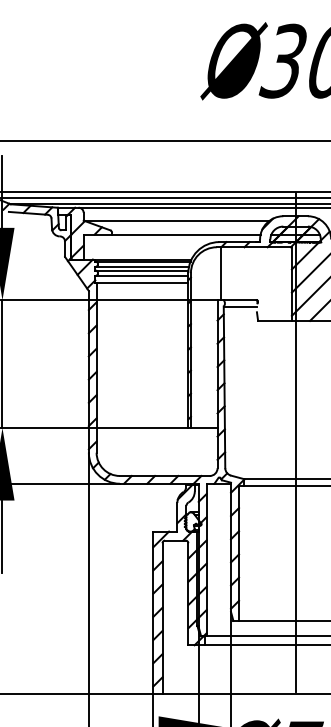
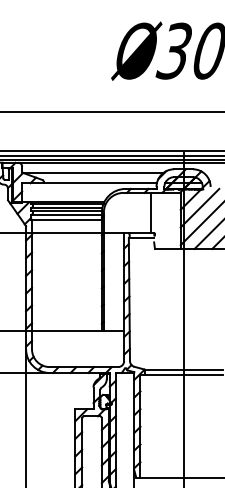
line: (221, 273) -> (150, 212), moved

